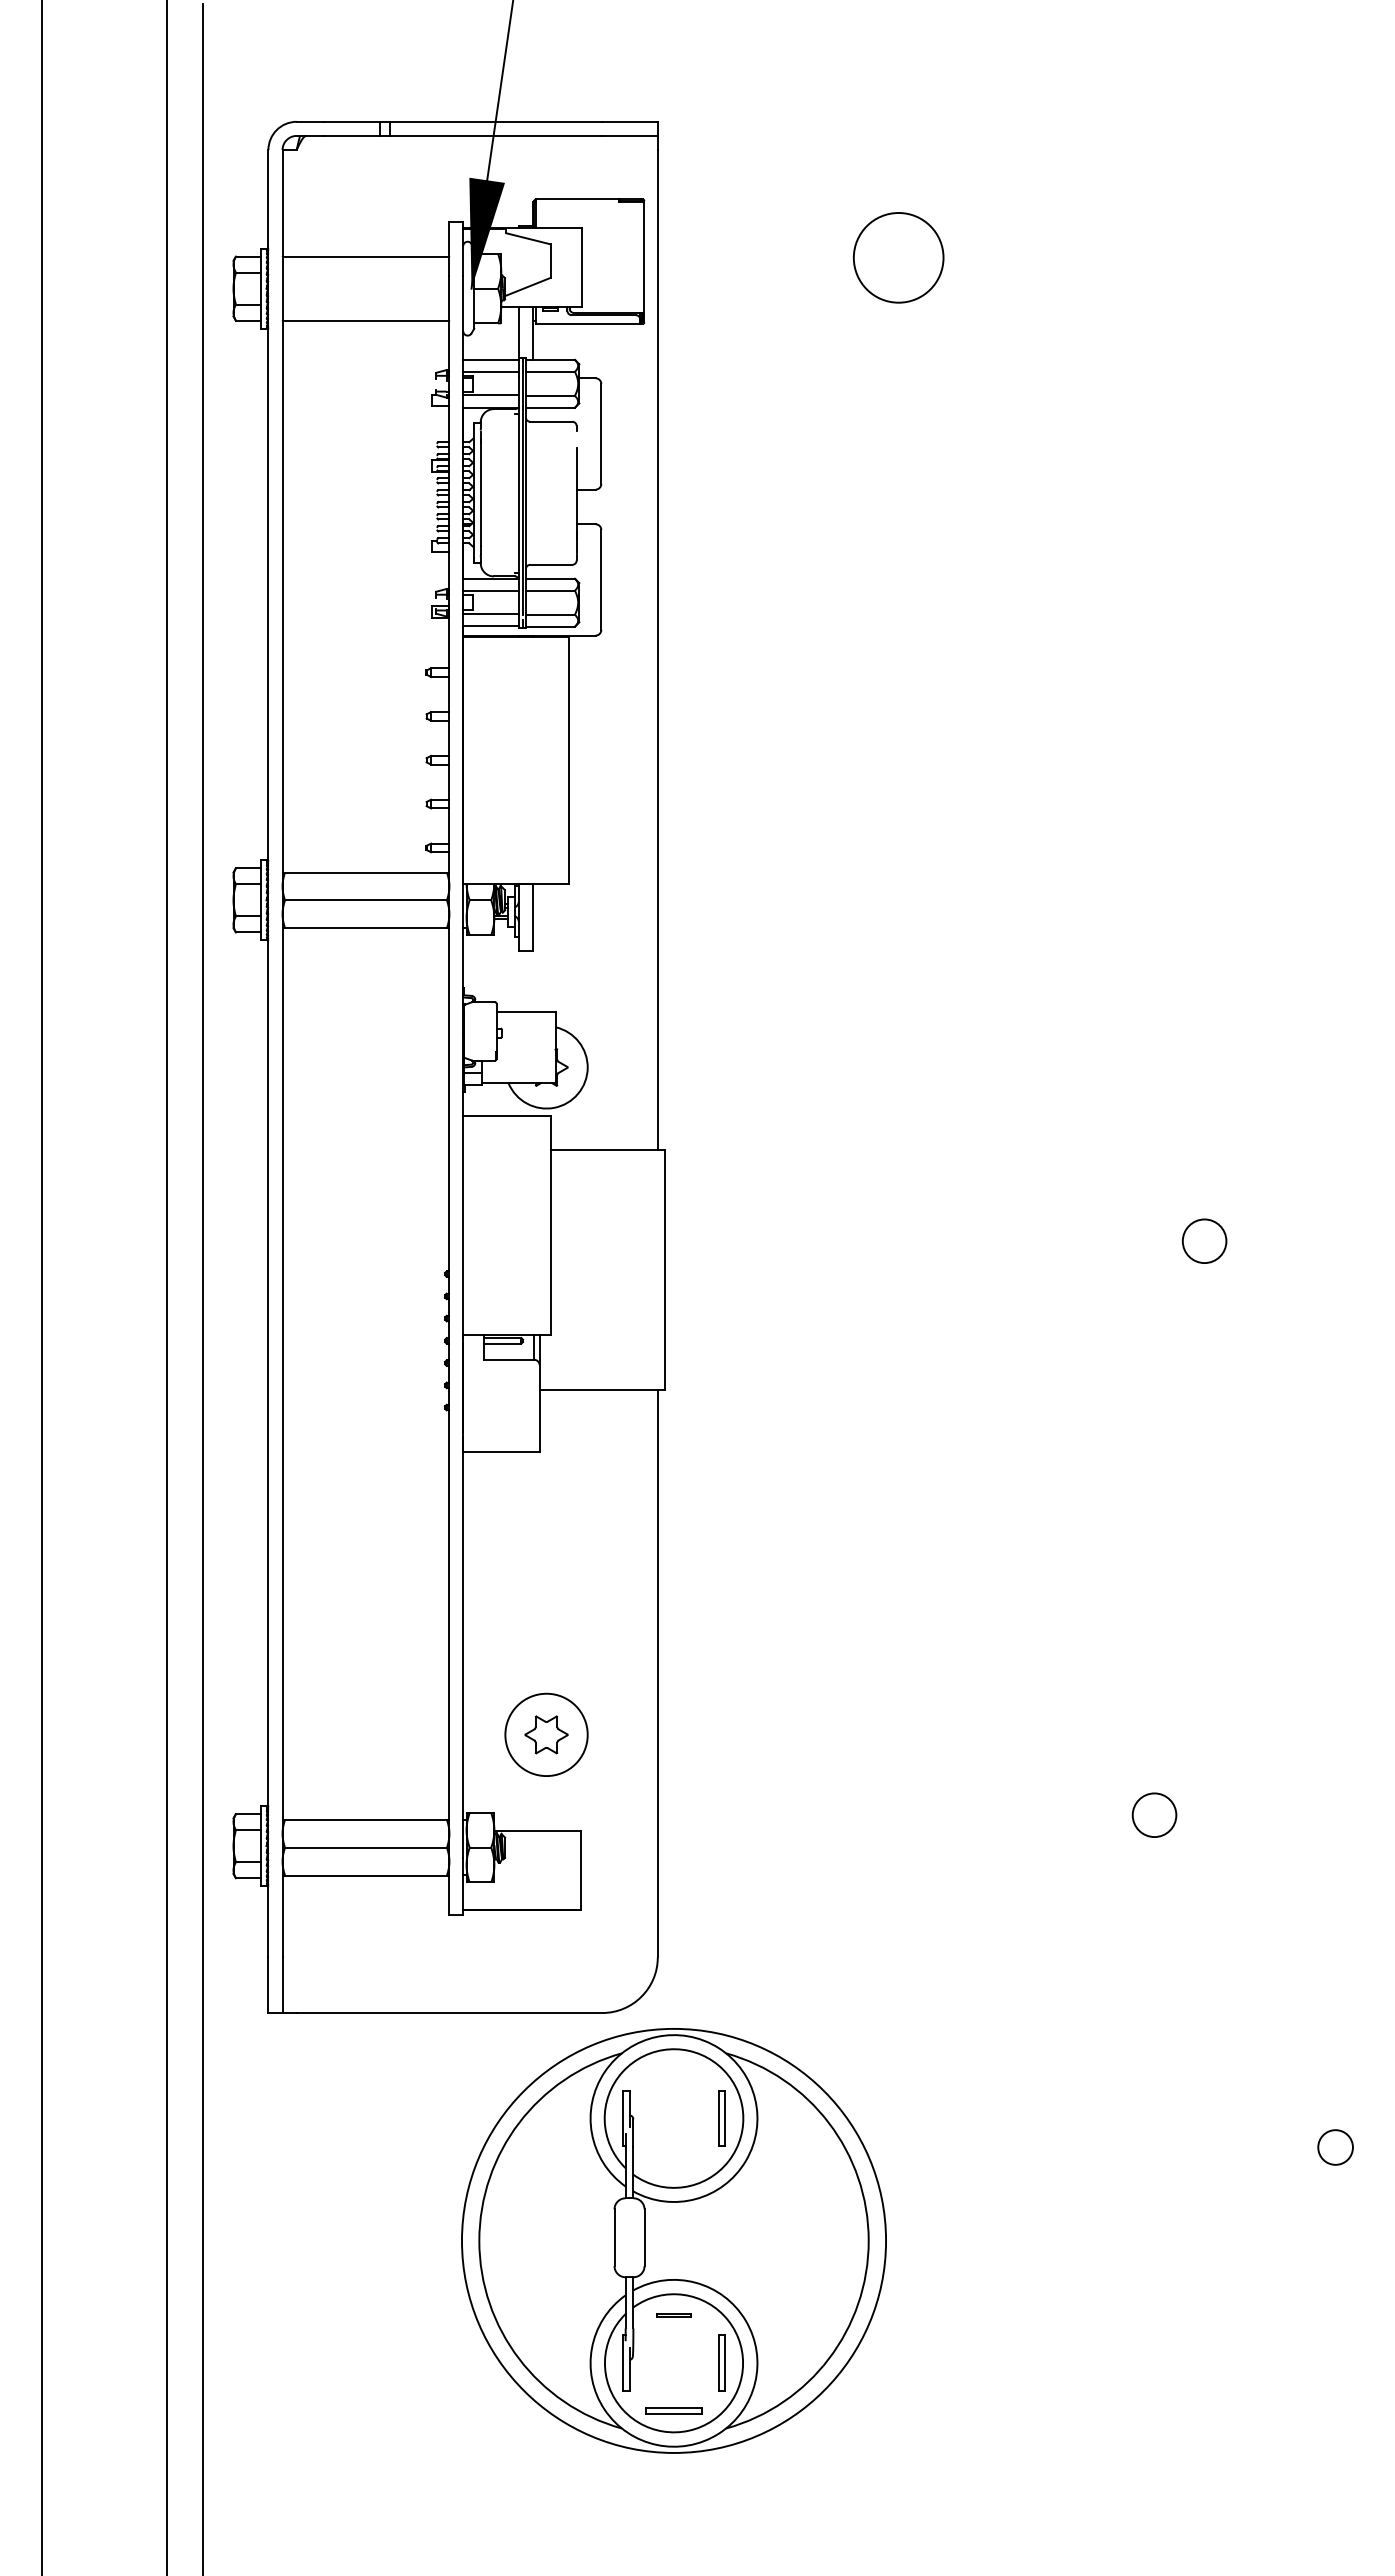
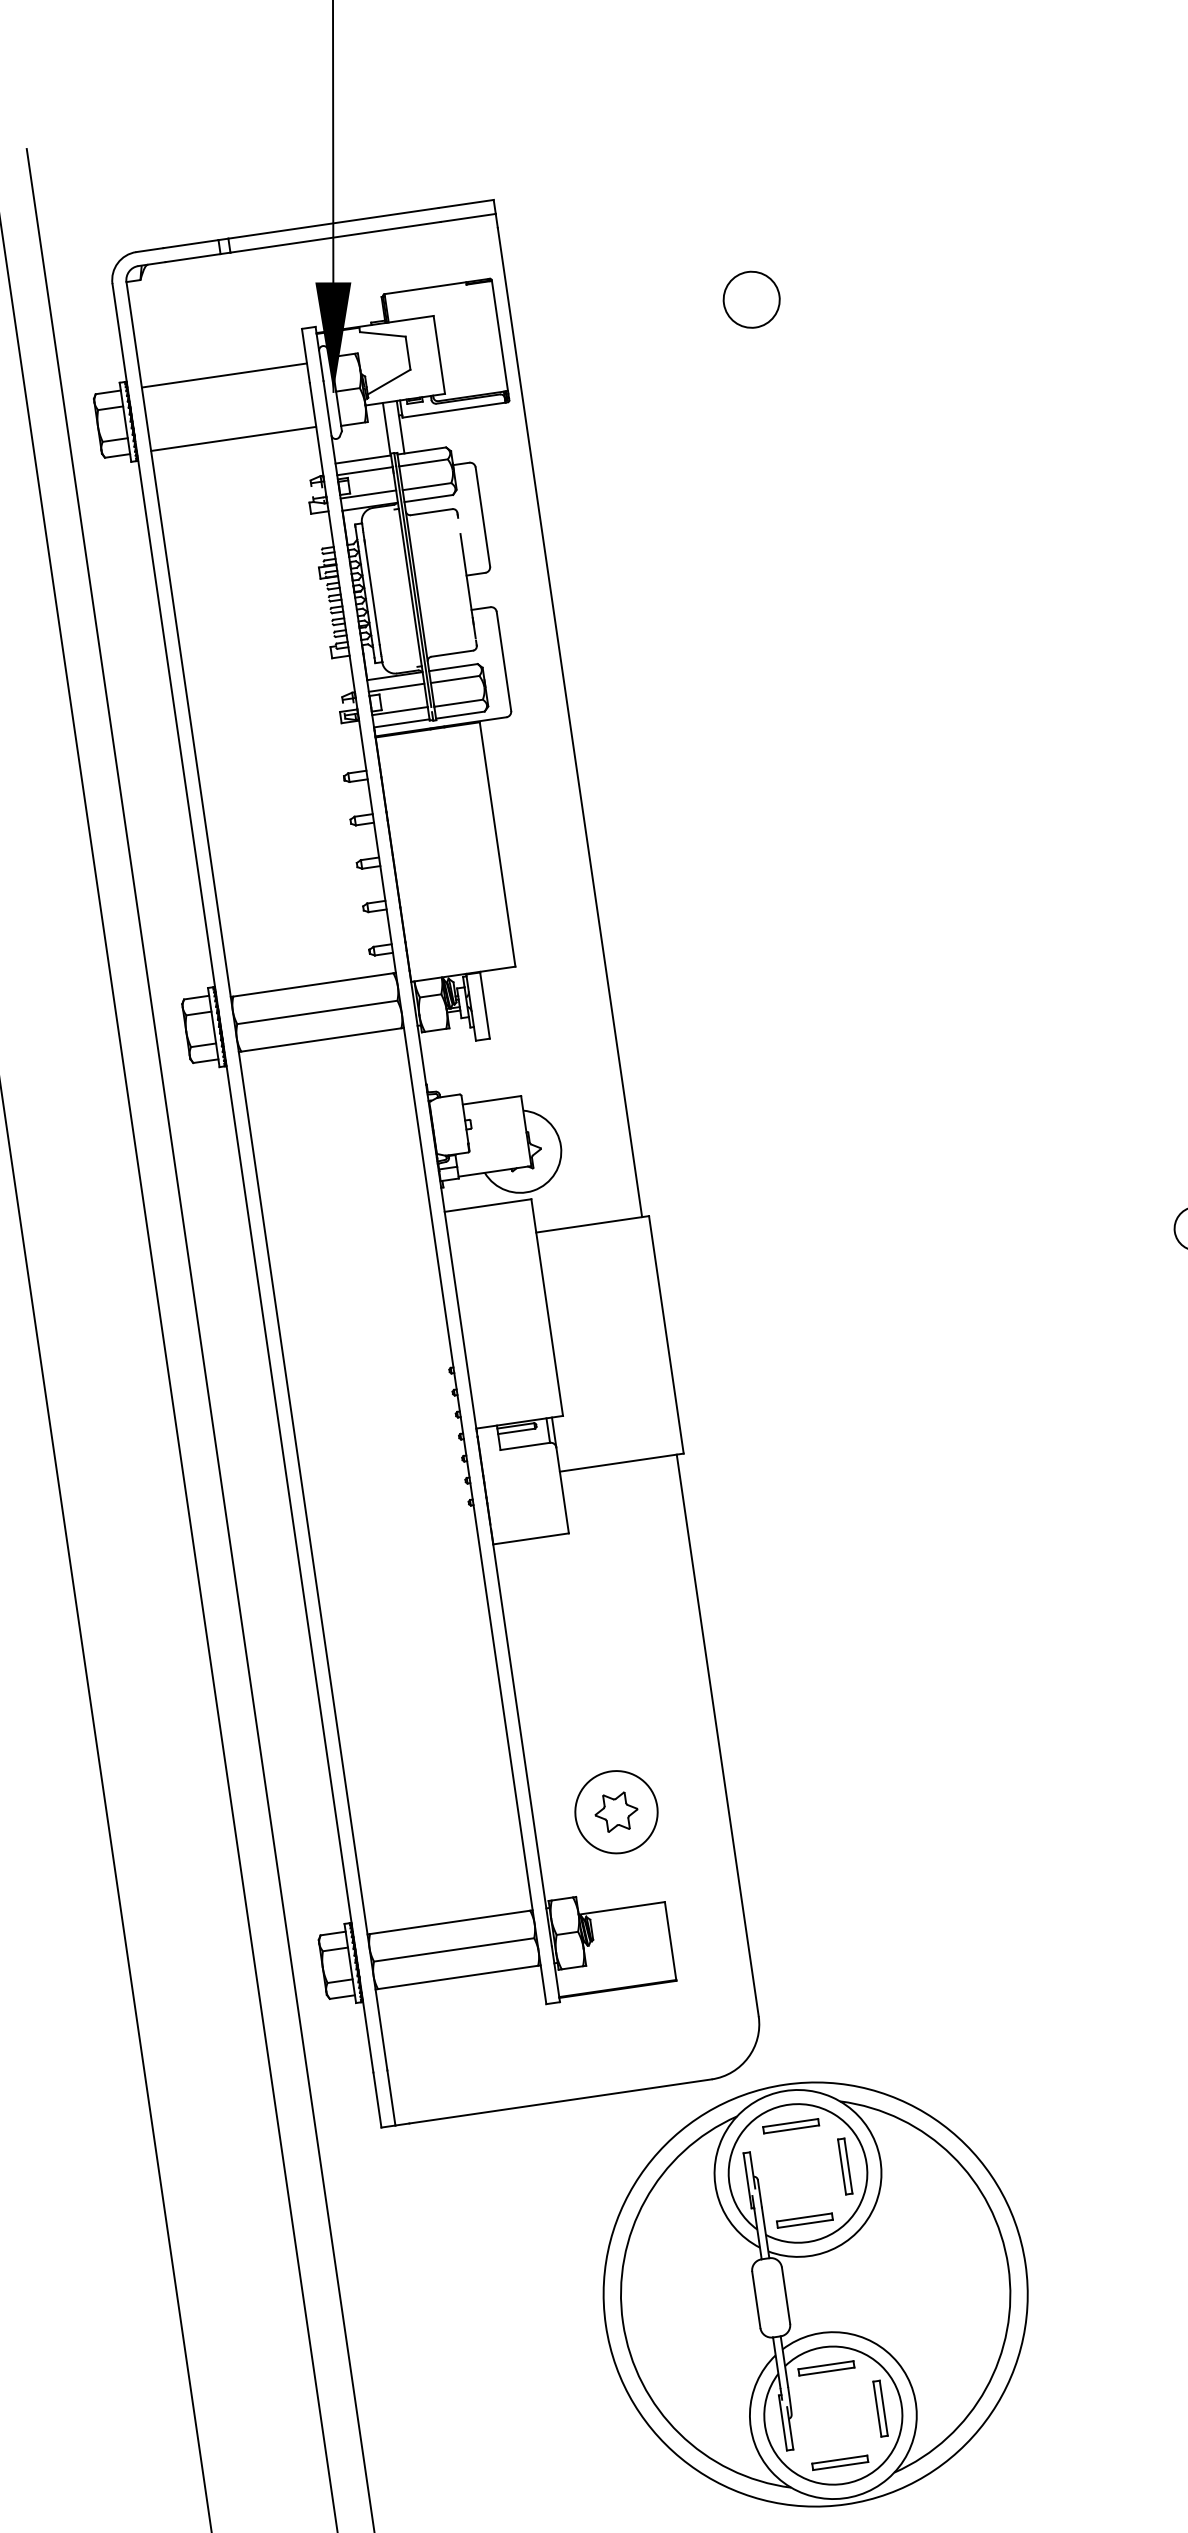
circle: (898, 257) -> (751, 299), size x0.62
part: (673, 2070) -> (790, 2125), added
part: (673, 2166) -> (804, 2220), added
part: (673, 2315) -> (825, 2368), size x1.67

